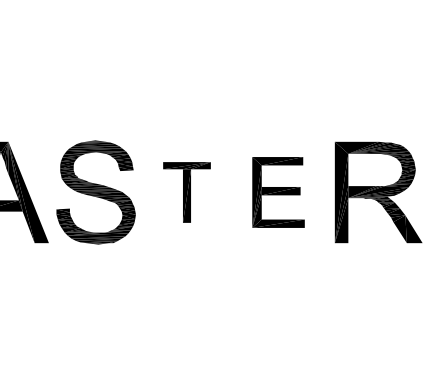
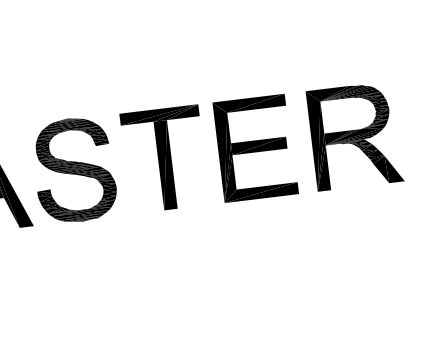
part: (186, 192) -> (164, 159), size x1.67
part: (278, 192) -> (255, 148), size x1.43

